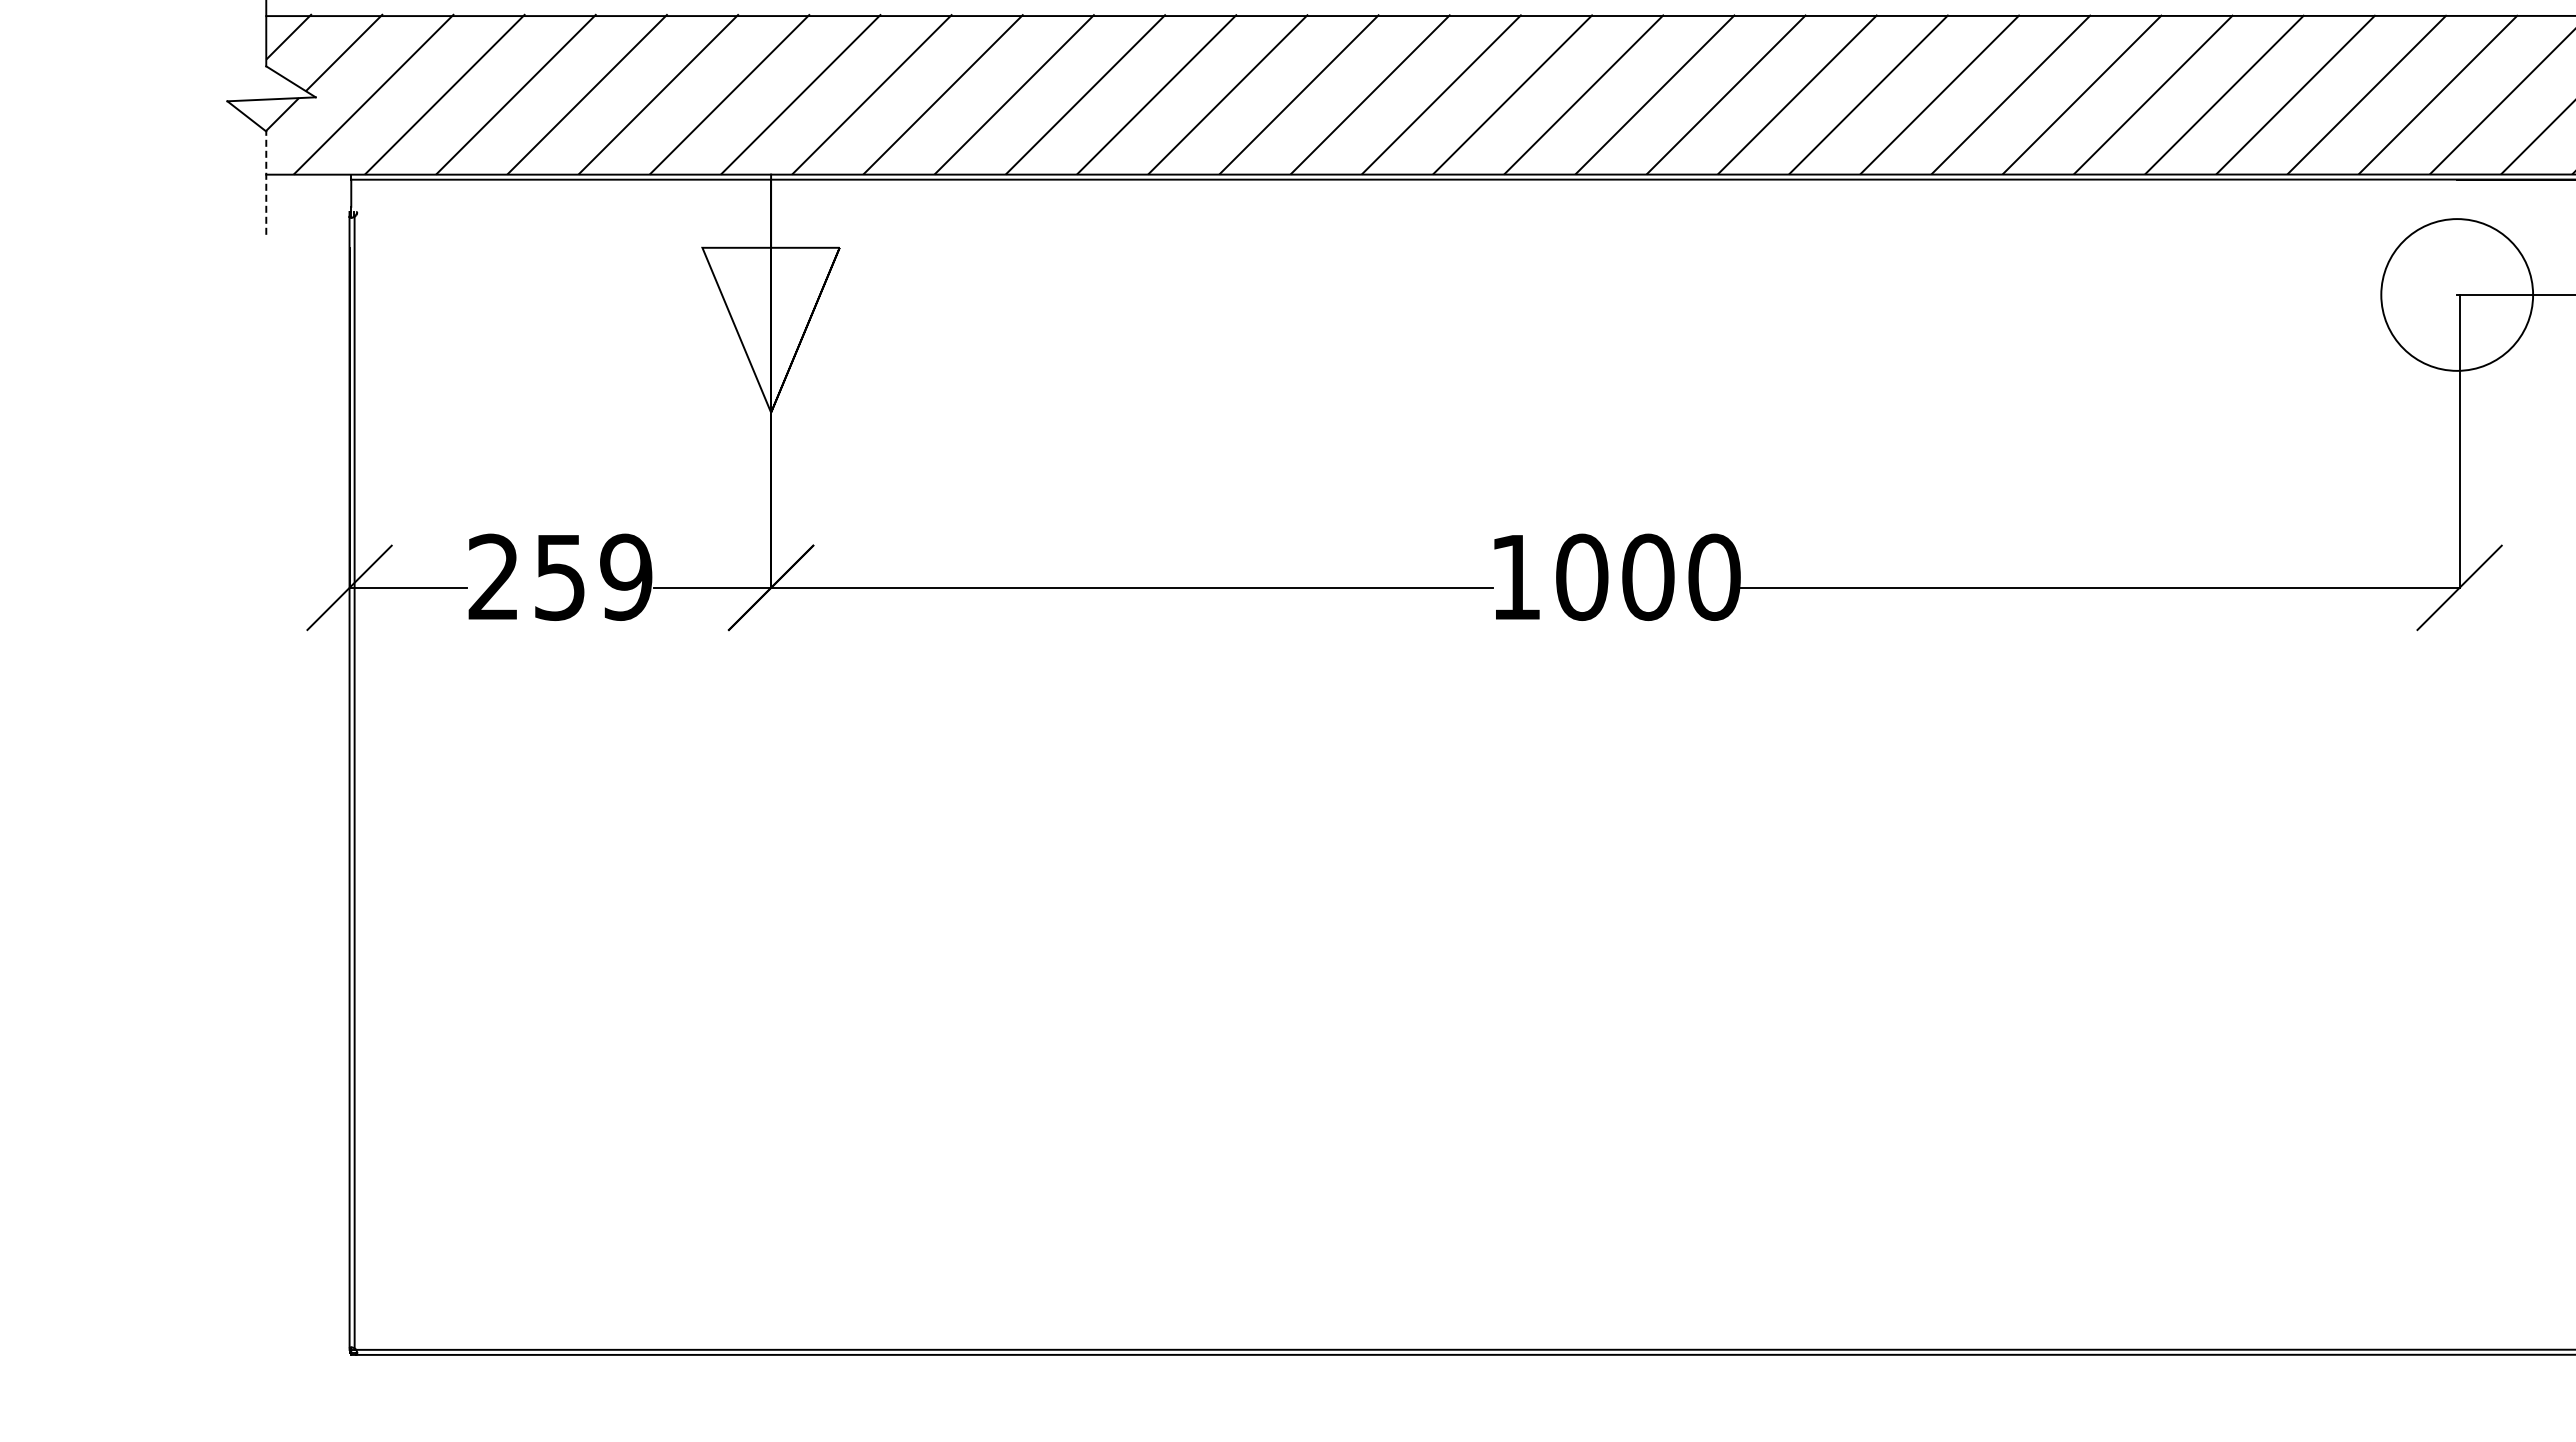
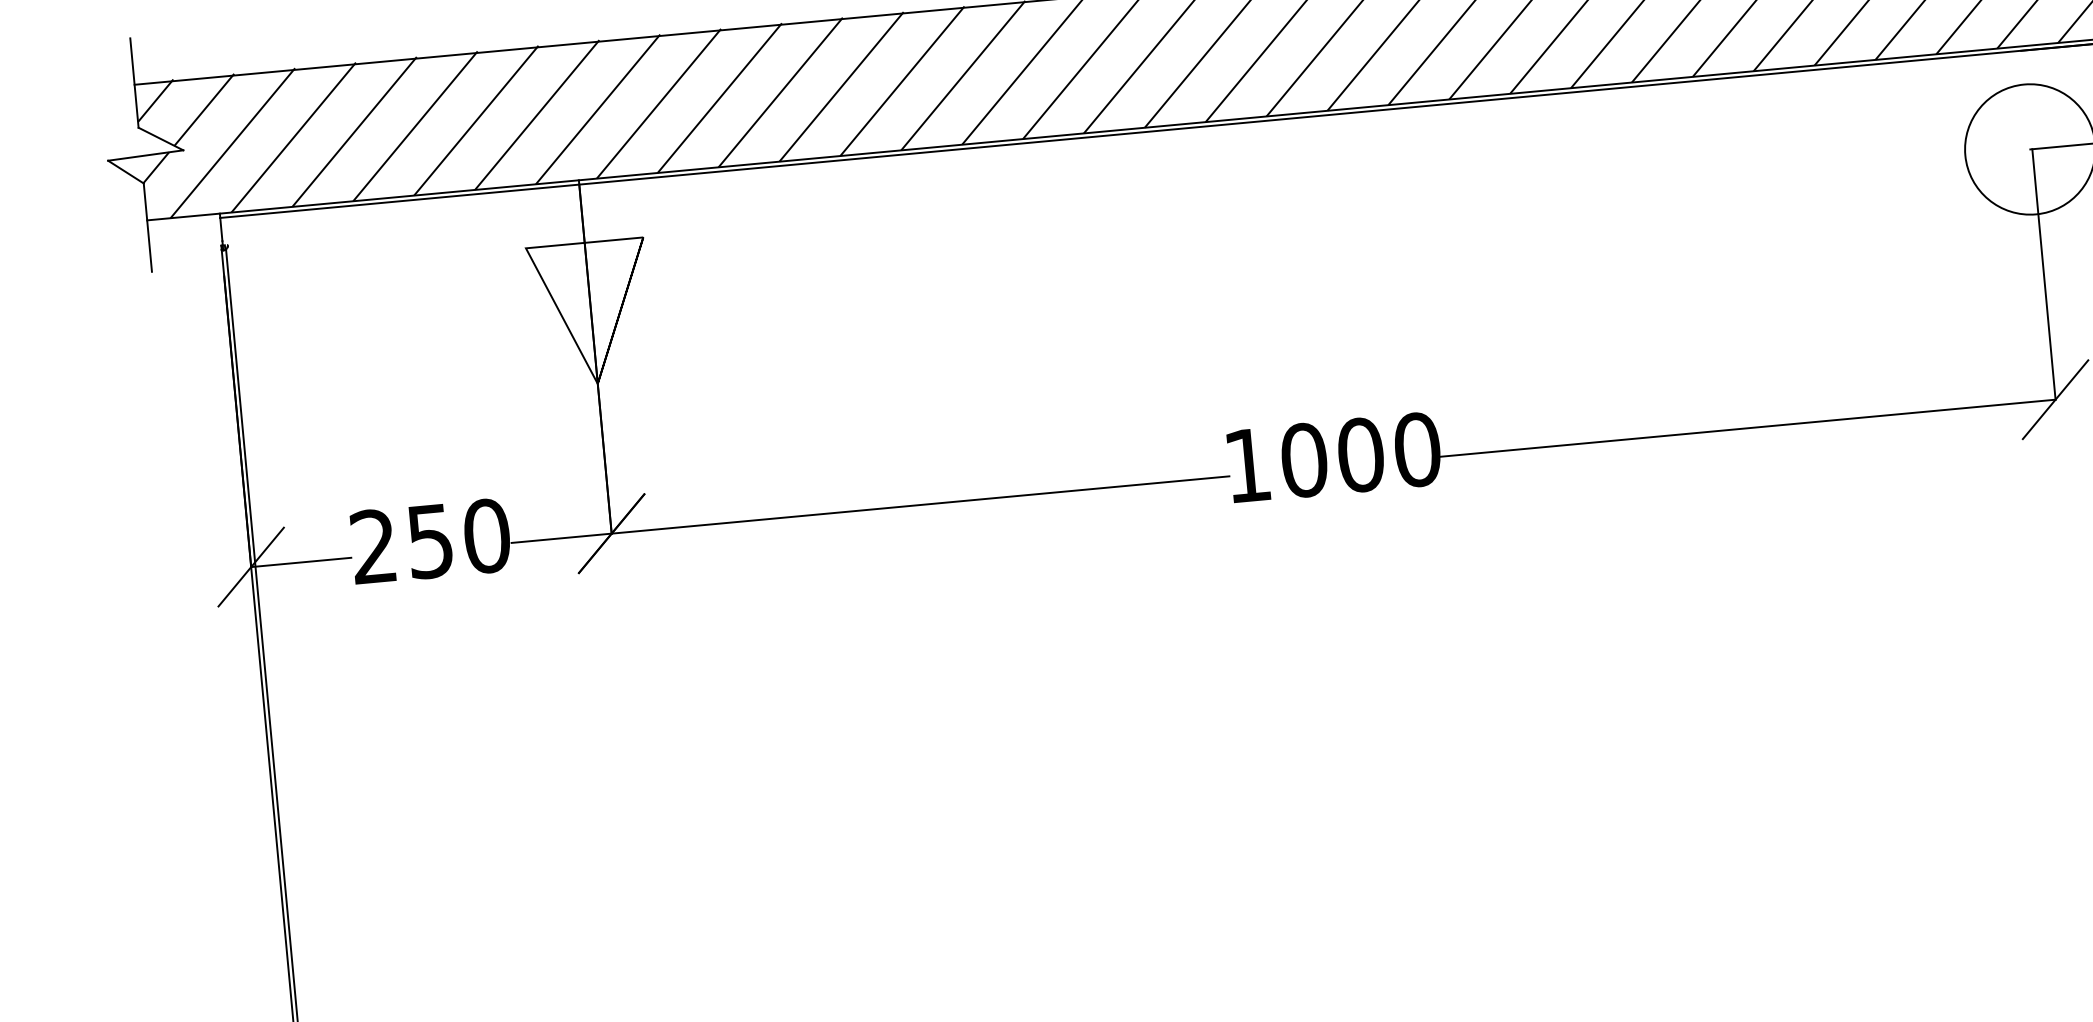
line: (266, 183) -> (148, 227), dashed -> solid
text: (626, 576) -> (487, 535), 259 -> 250

